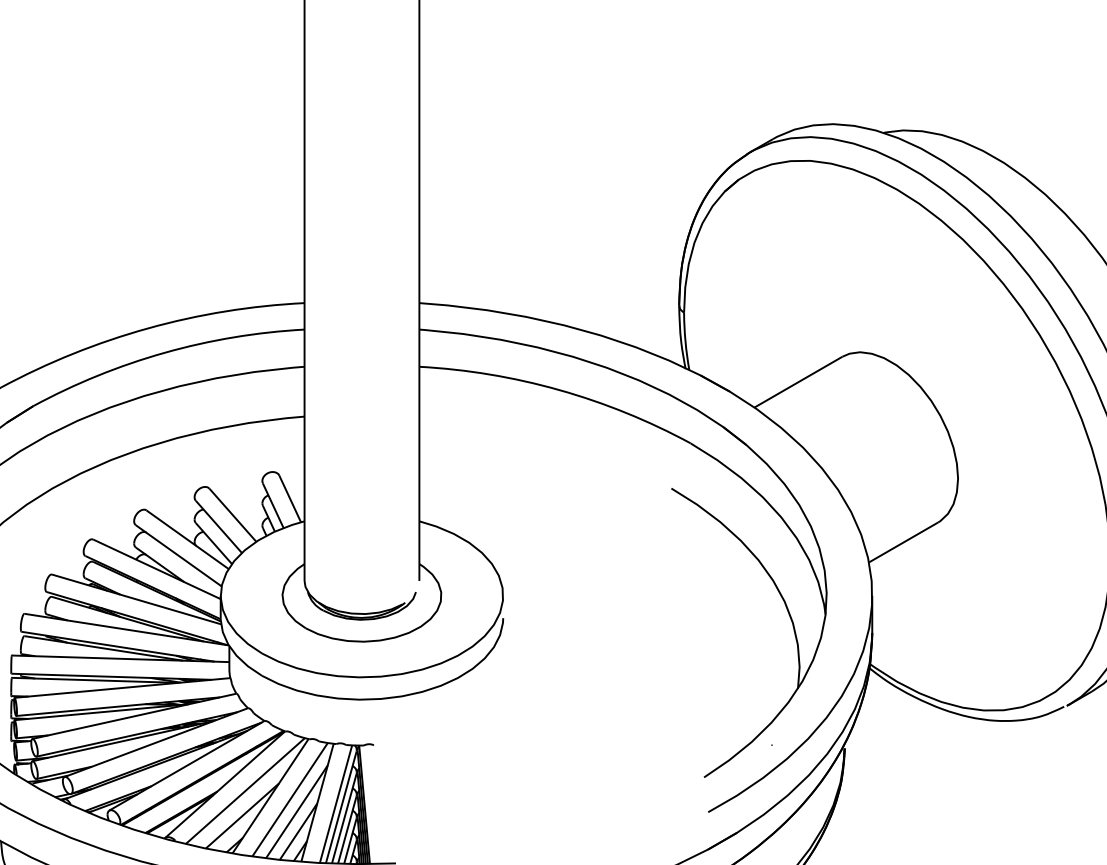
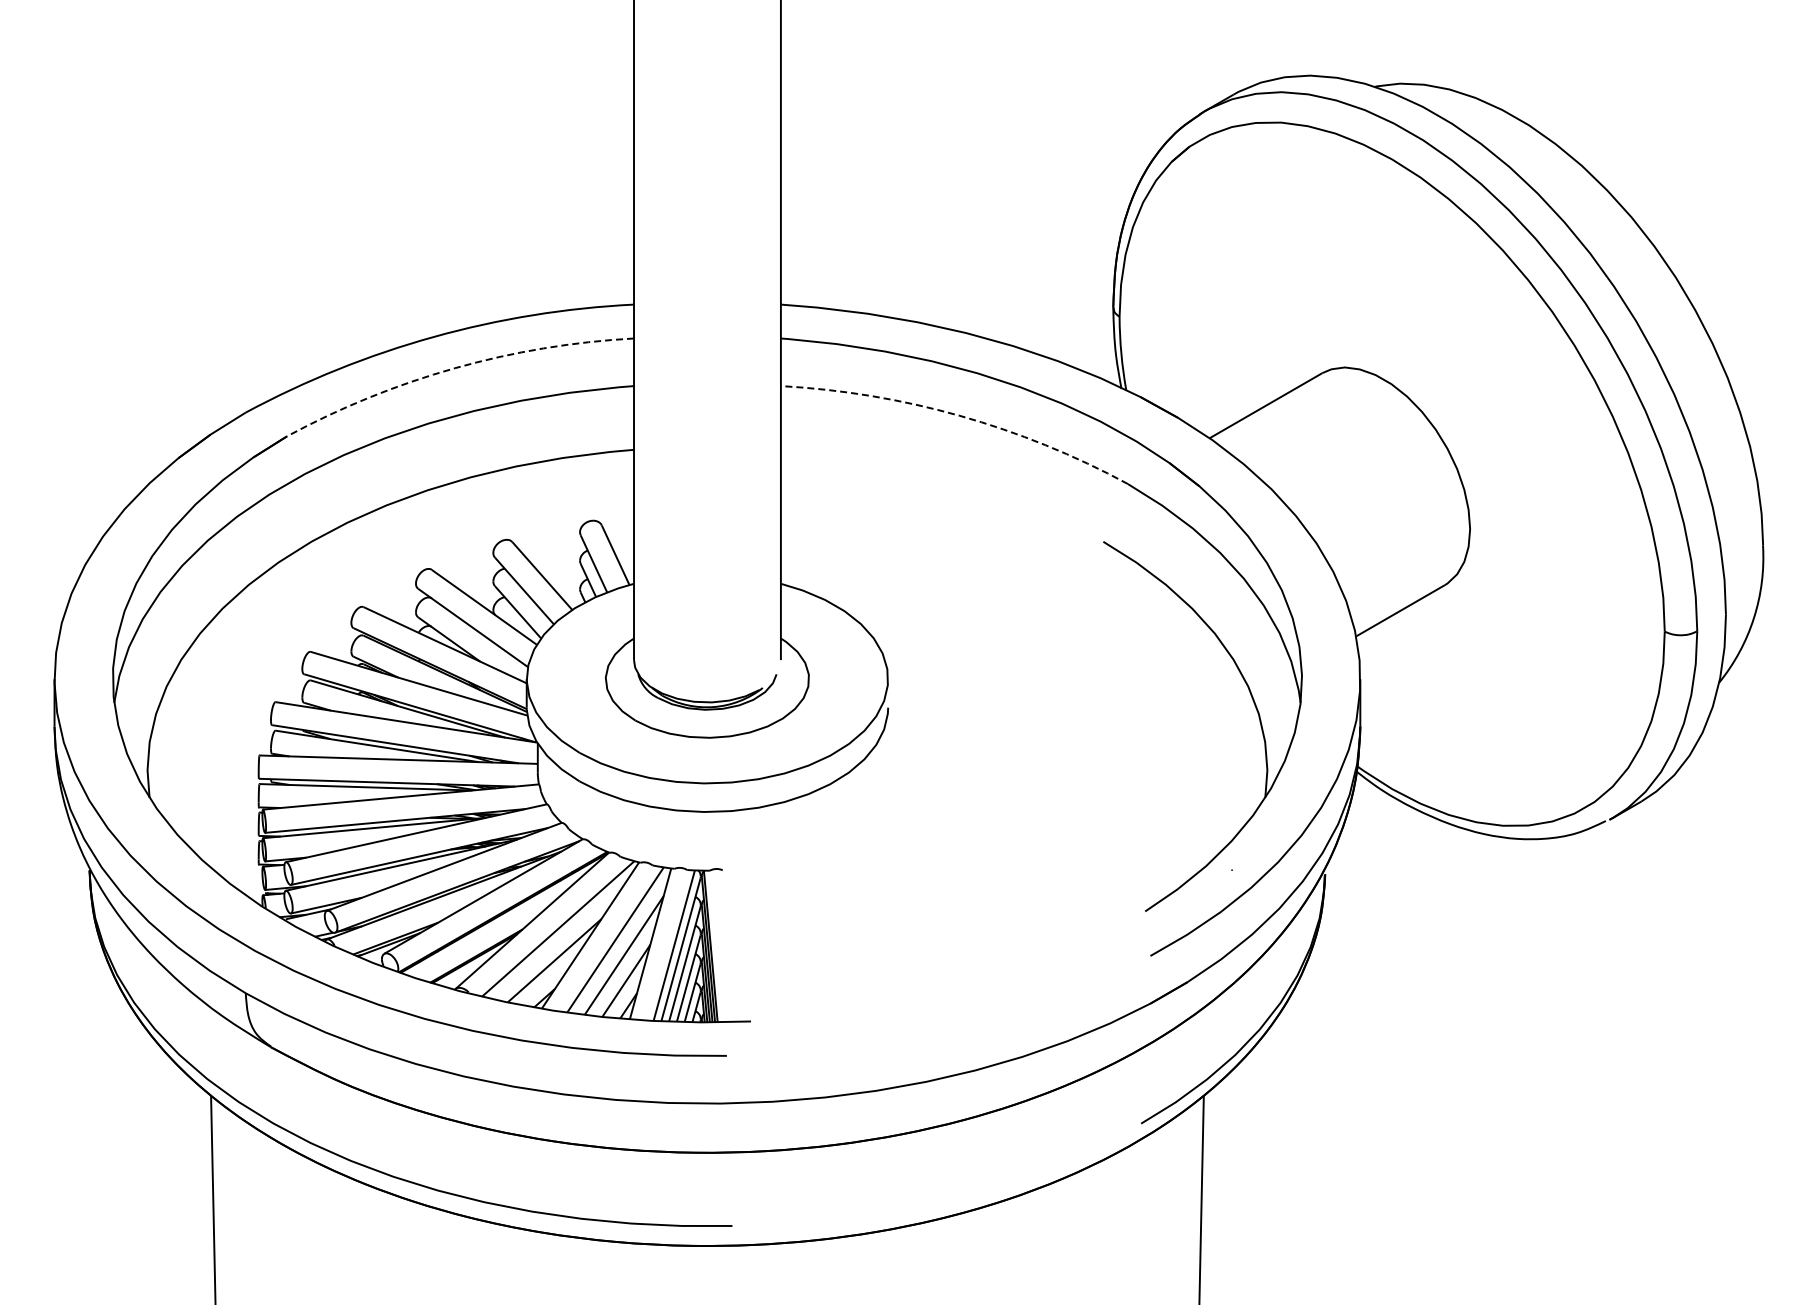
arc: (165, 353) -> (455, 368), solid -> dashed
arc: (558, 389) -> (959, 415), solid -> dashed

